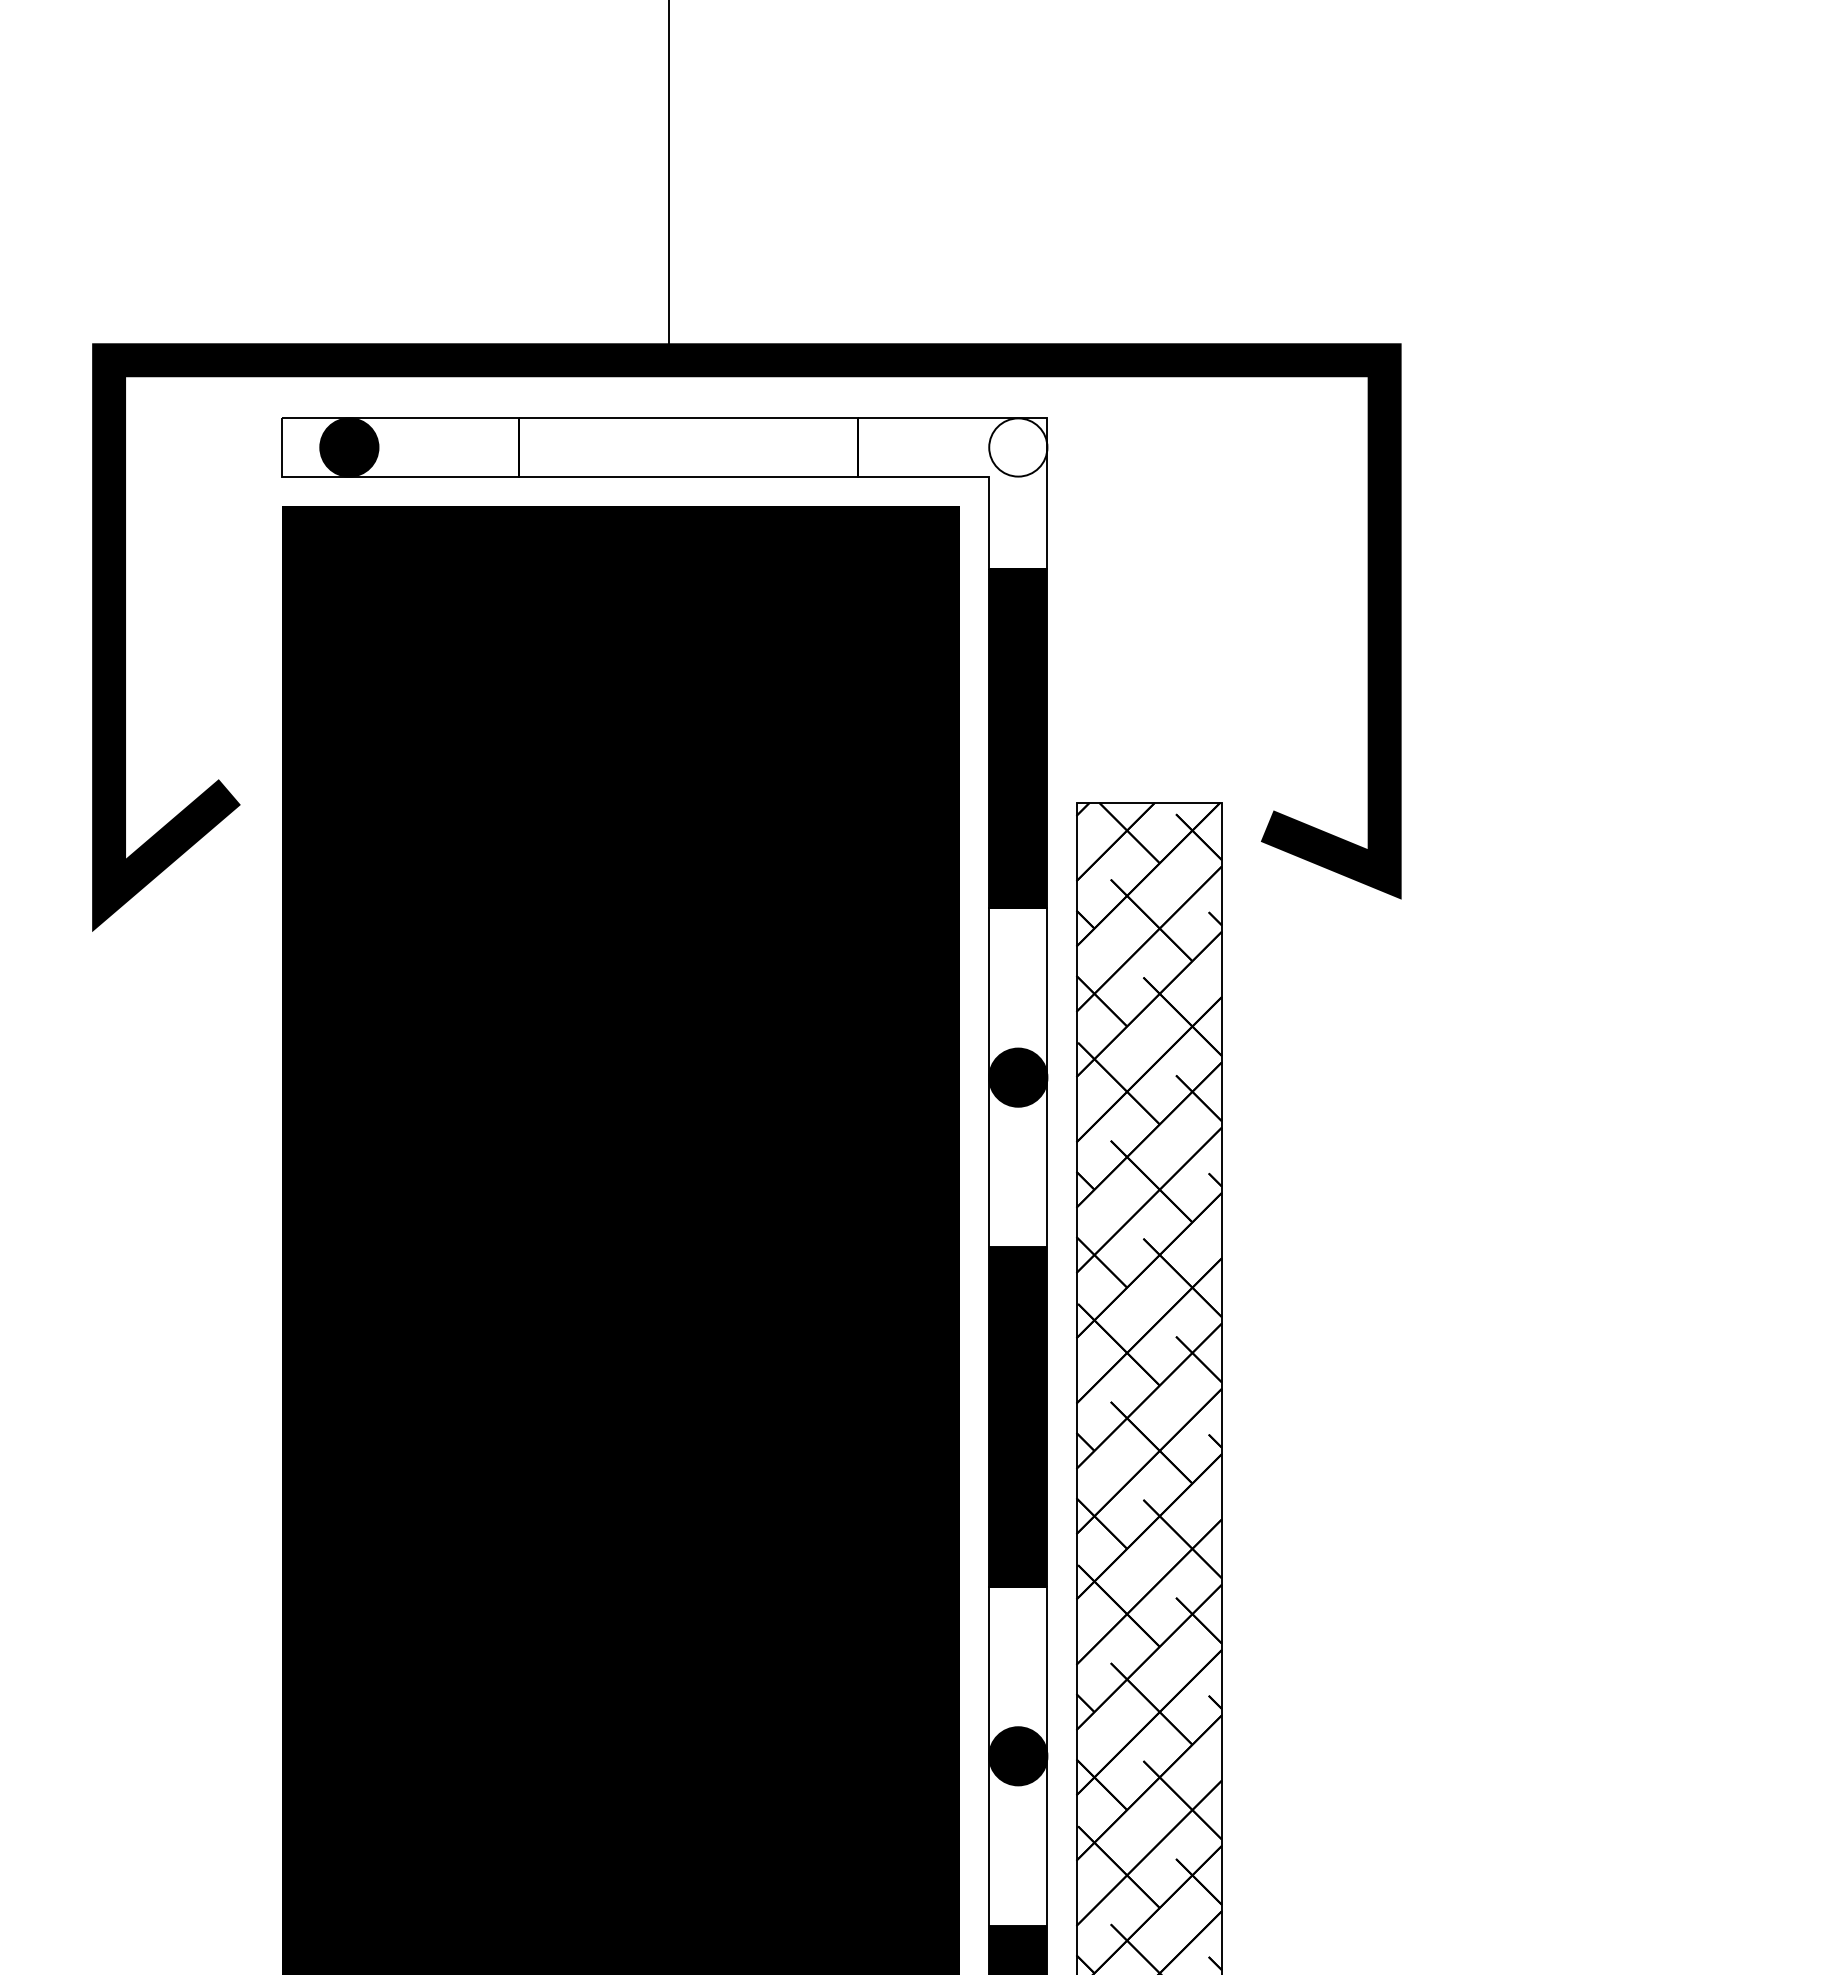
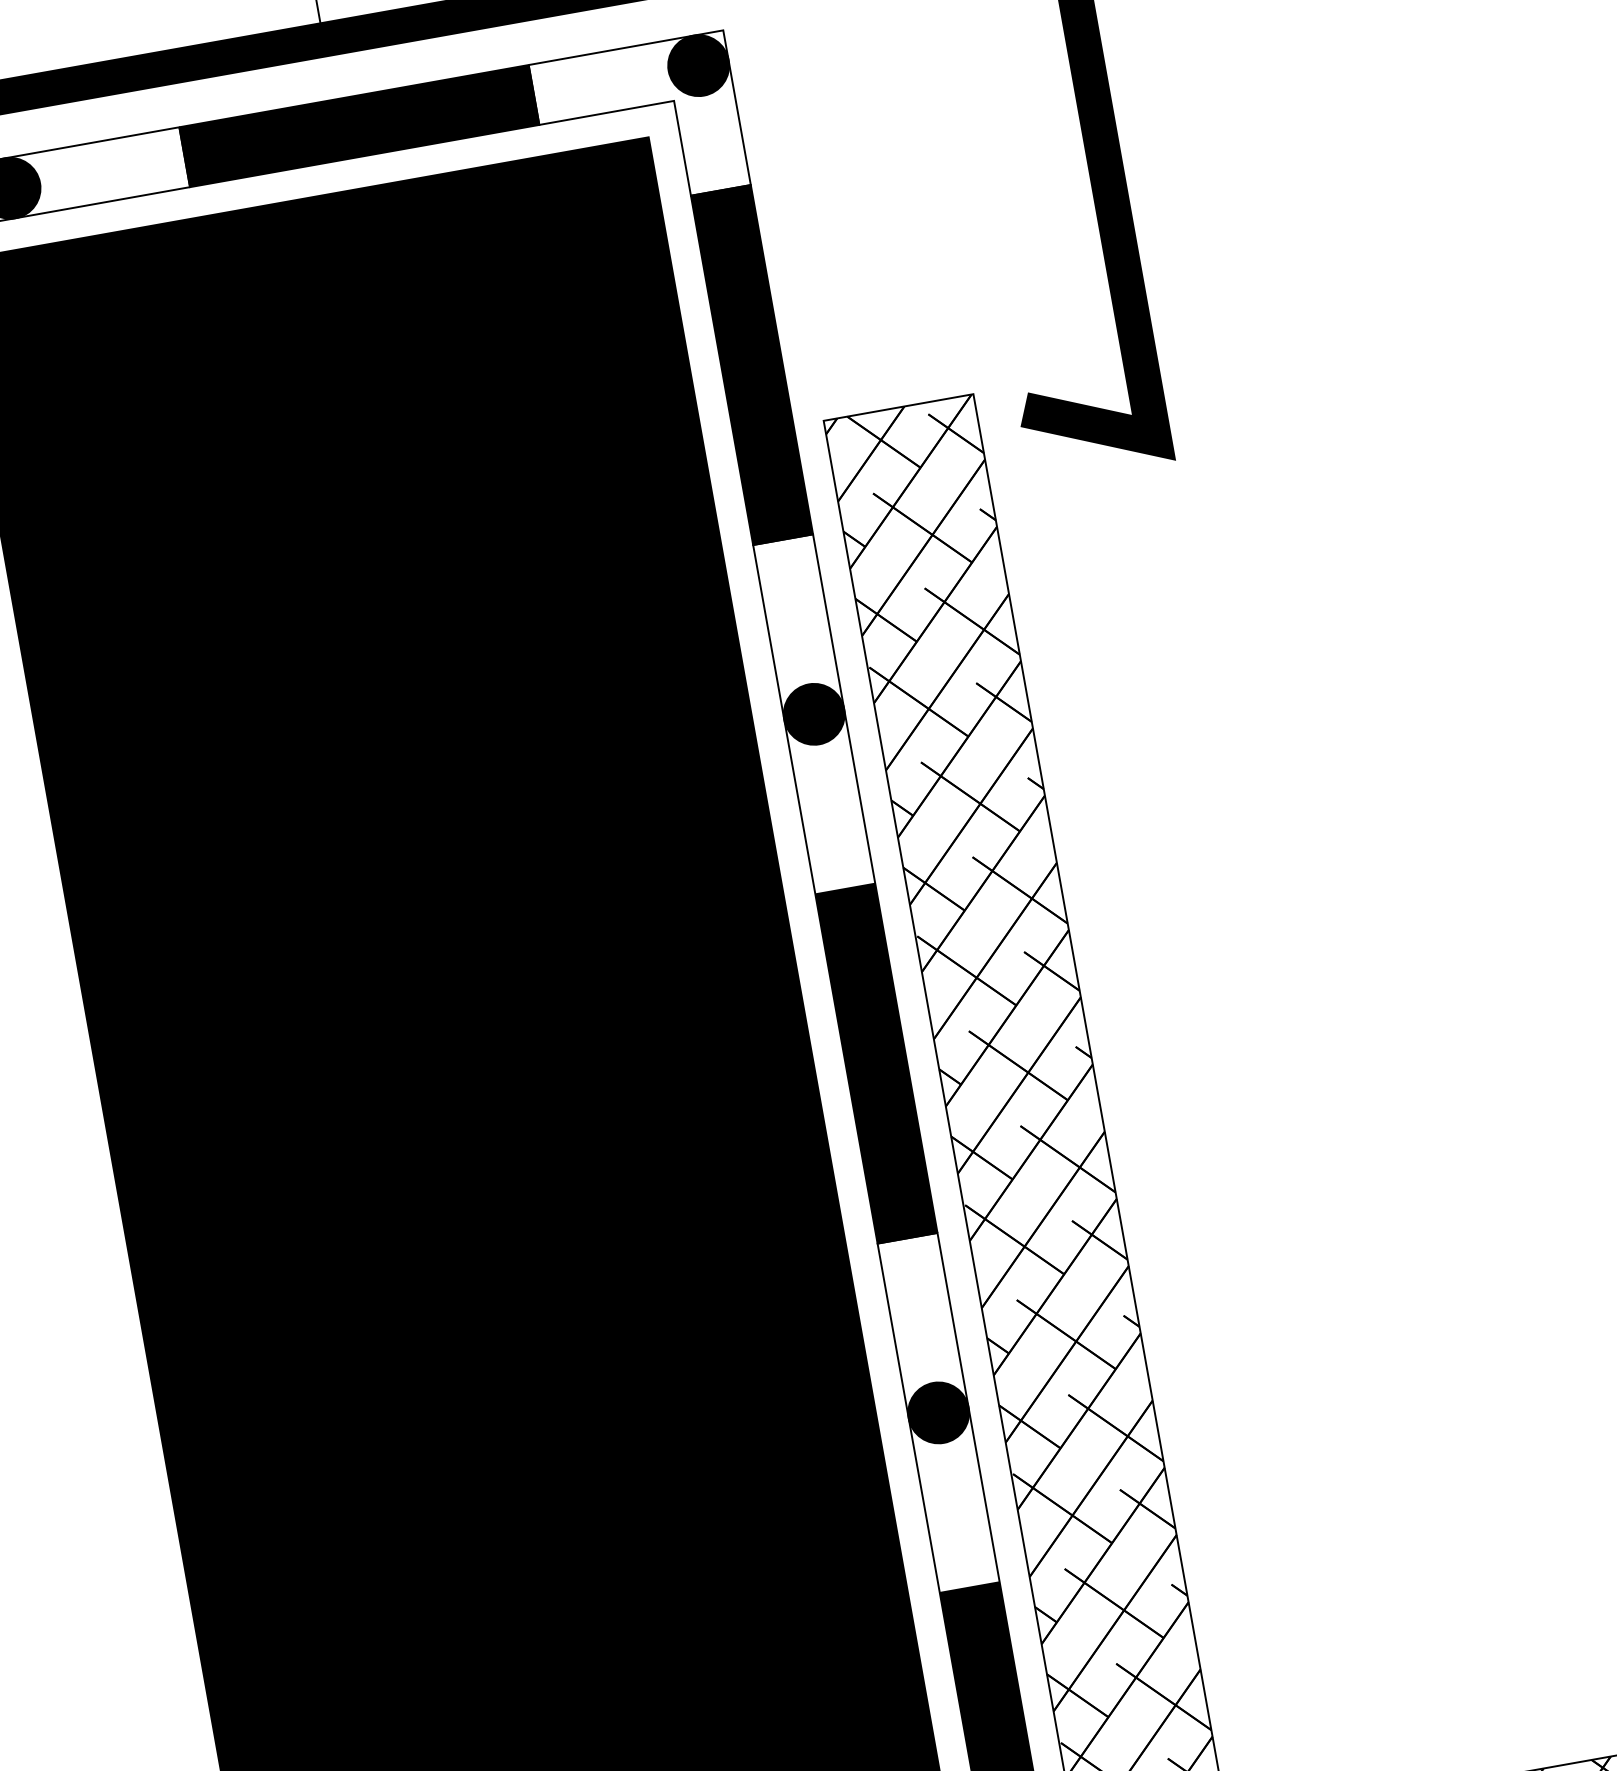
fill: (688, 447) -> (359, 126), added
fill: (1018, 447) -> (698, 65), added

